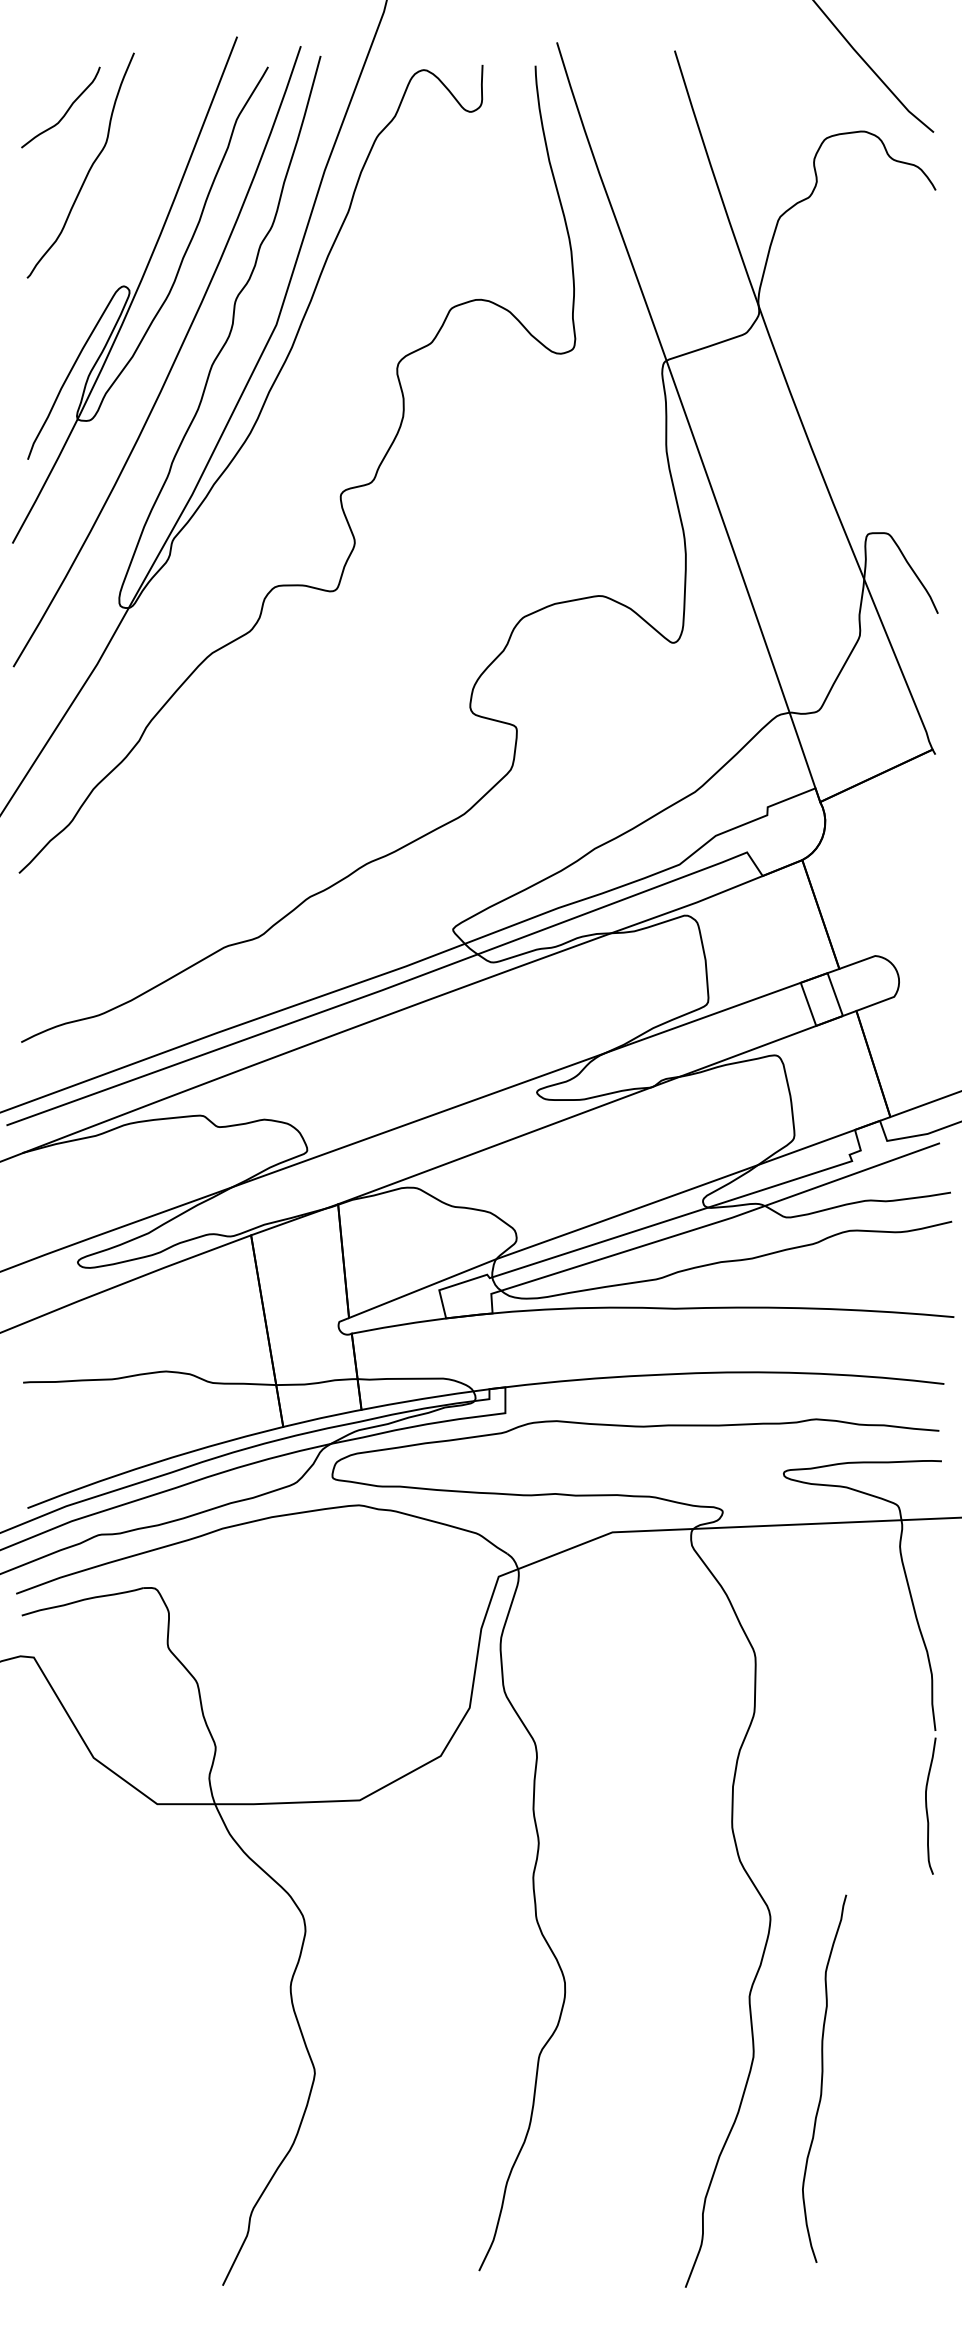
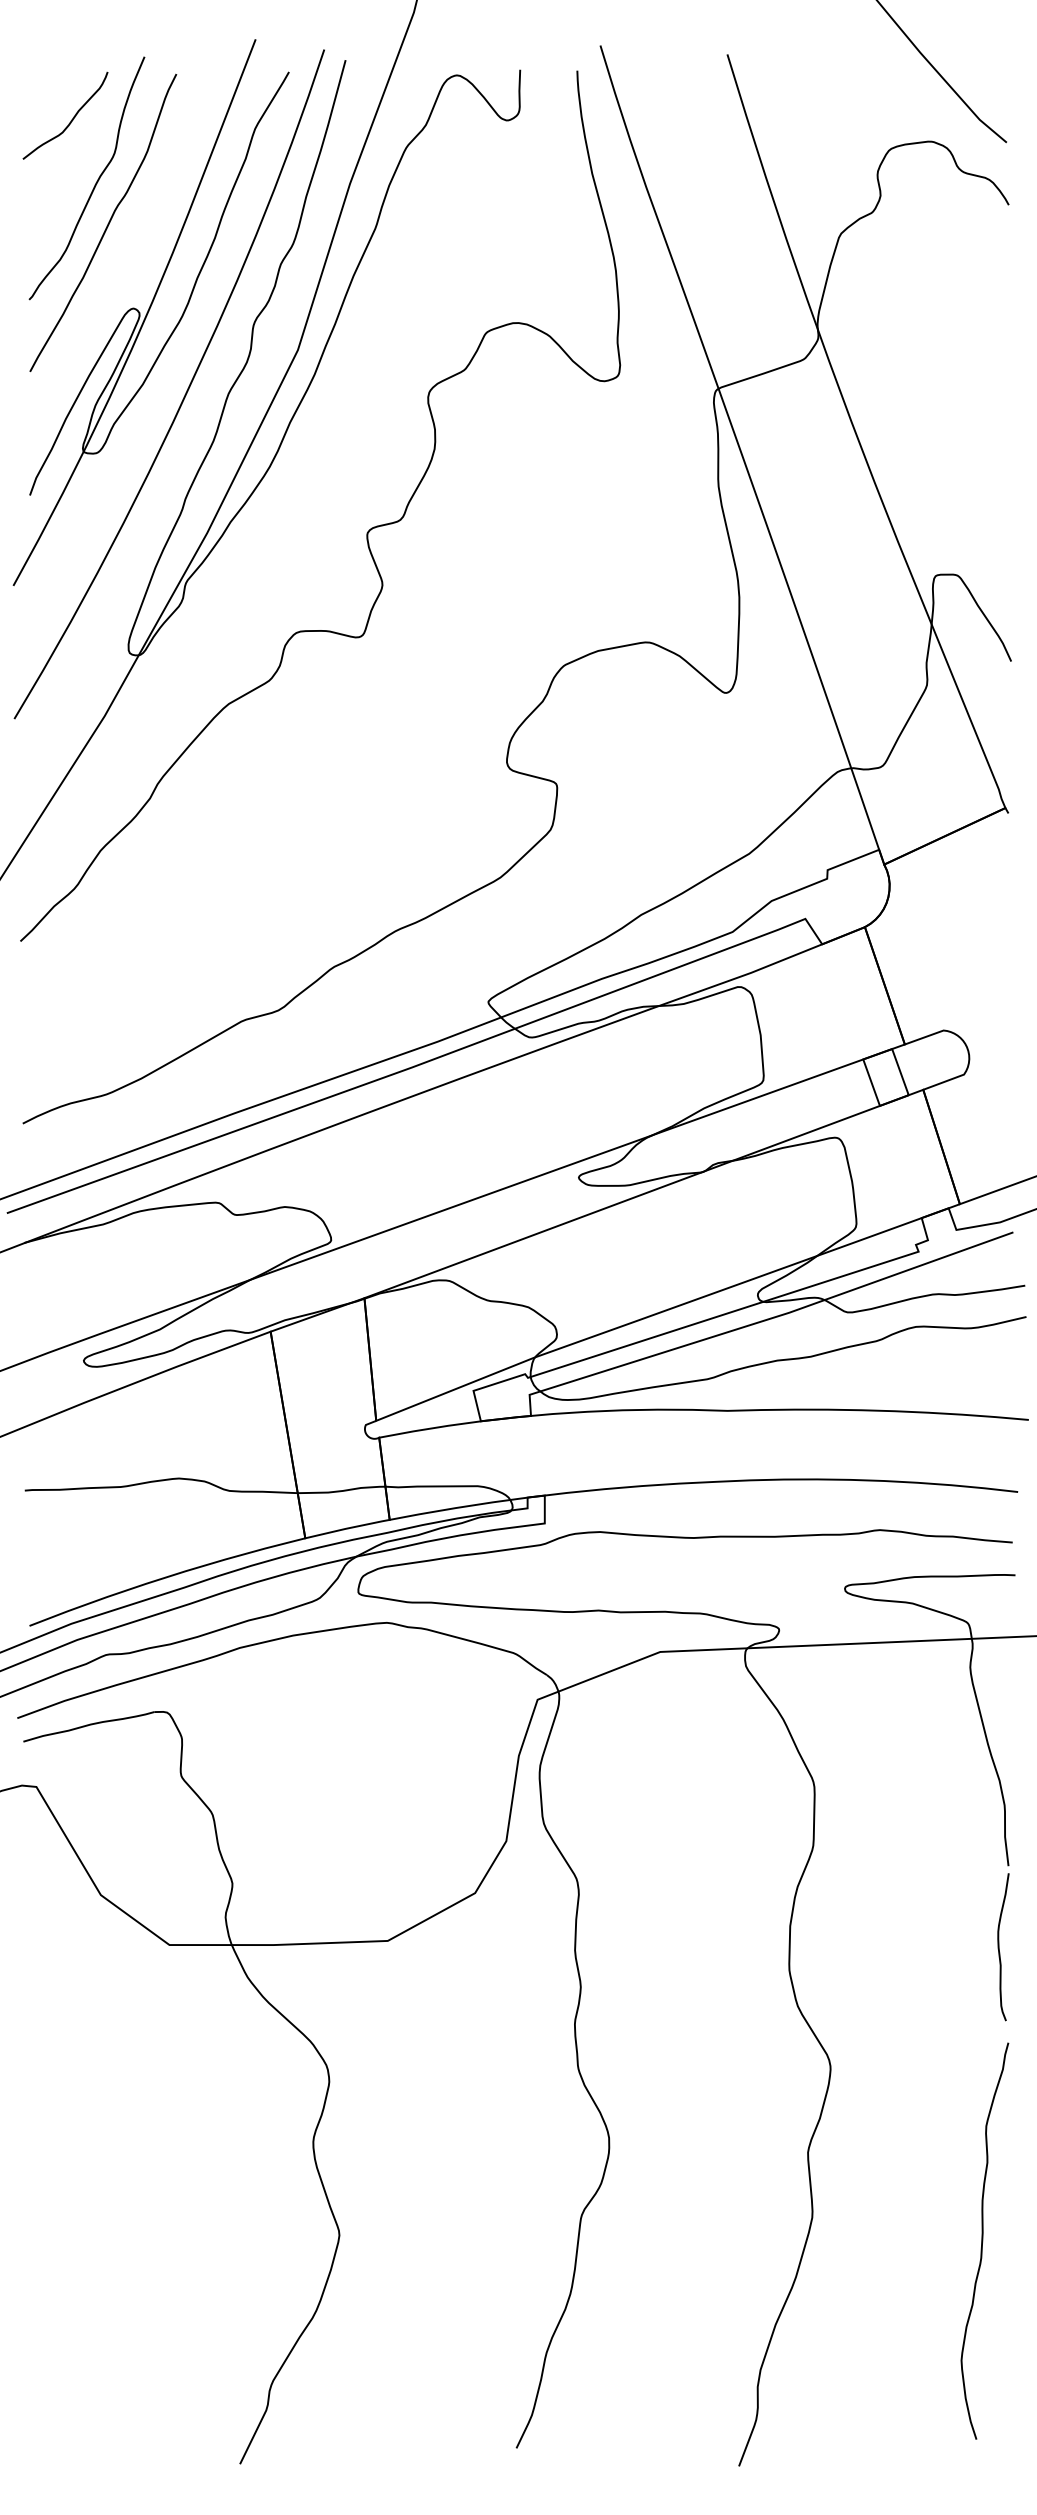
curve: (99, 207) -> (107, 223), added
curve: (823, 2078) -> (983, 2240), moved

